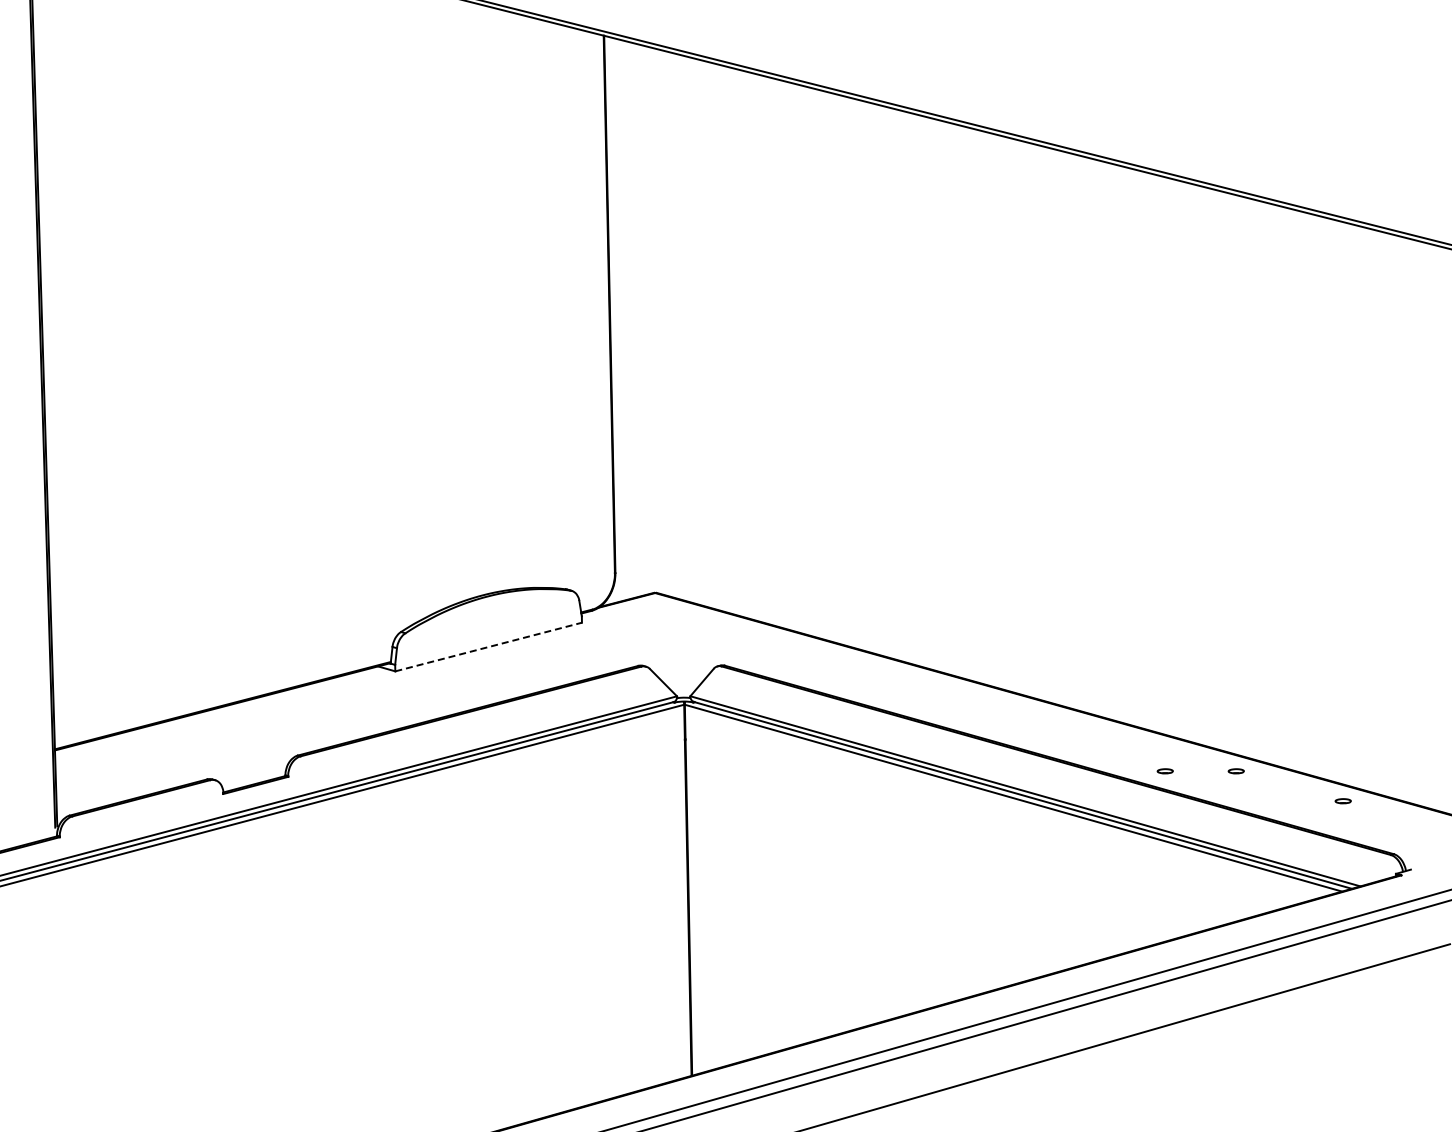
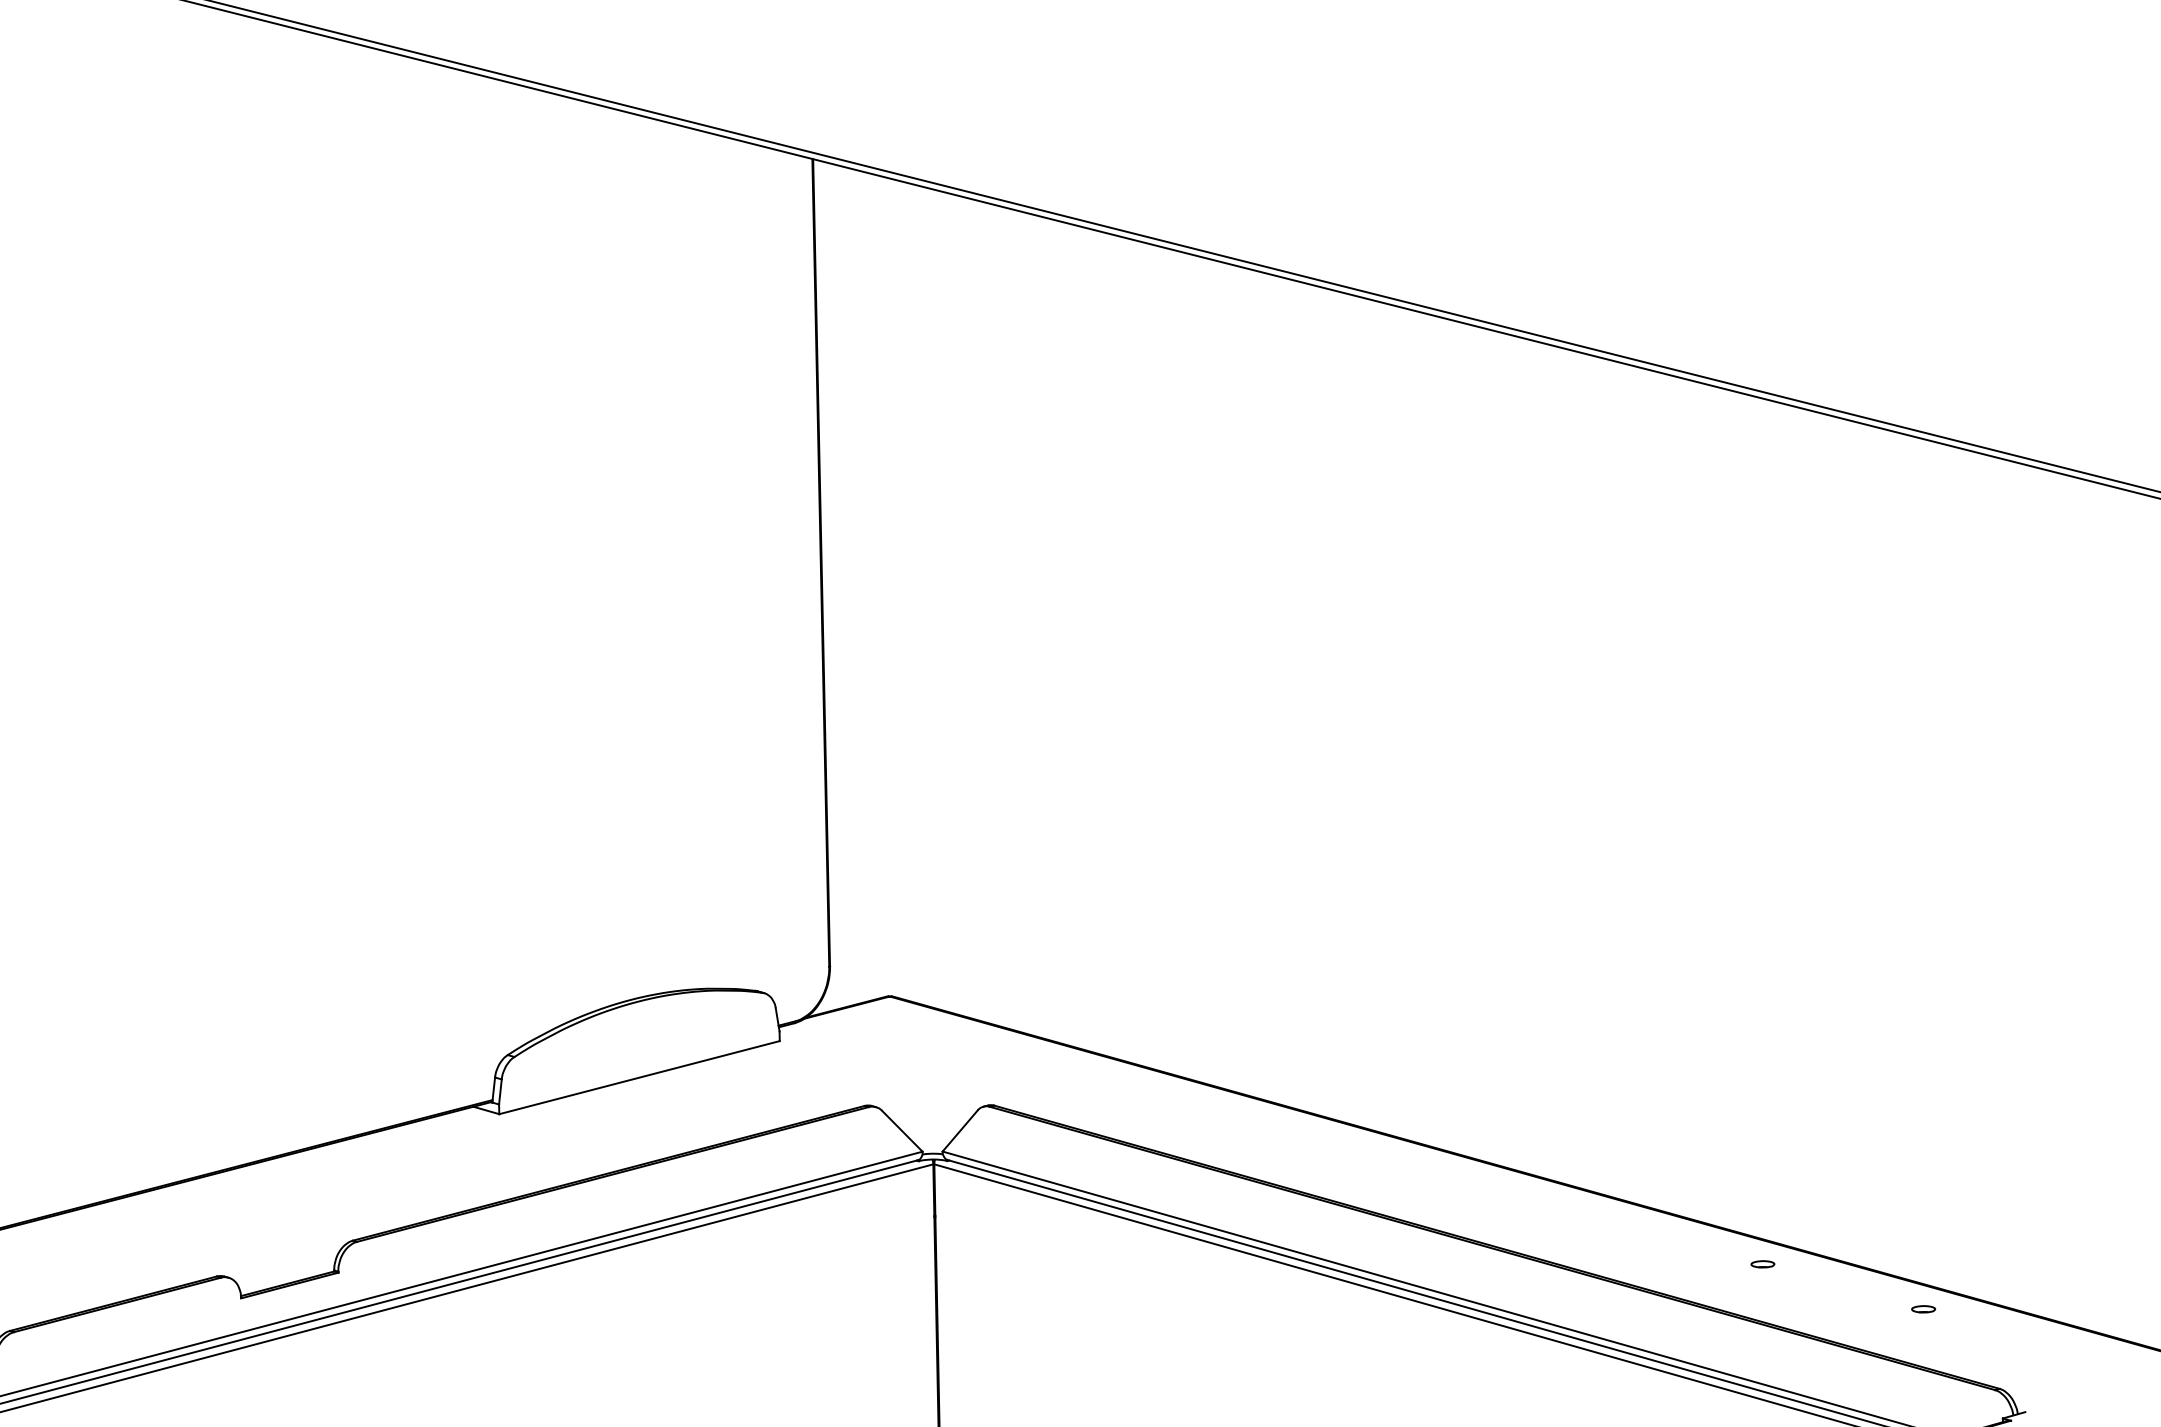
line: (489, 646) -> (640, 1076), dashed -> solid
part: (1164, 771) -> (1655, 1264), removed

